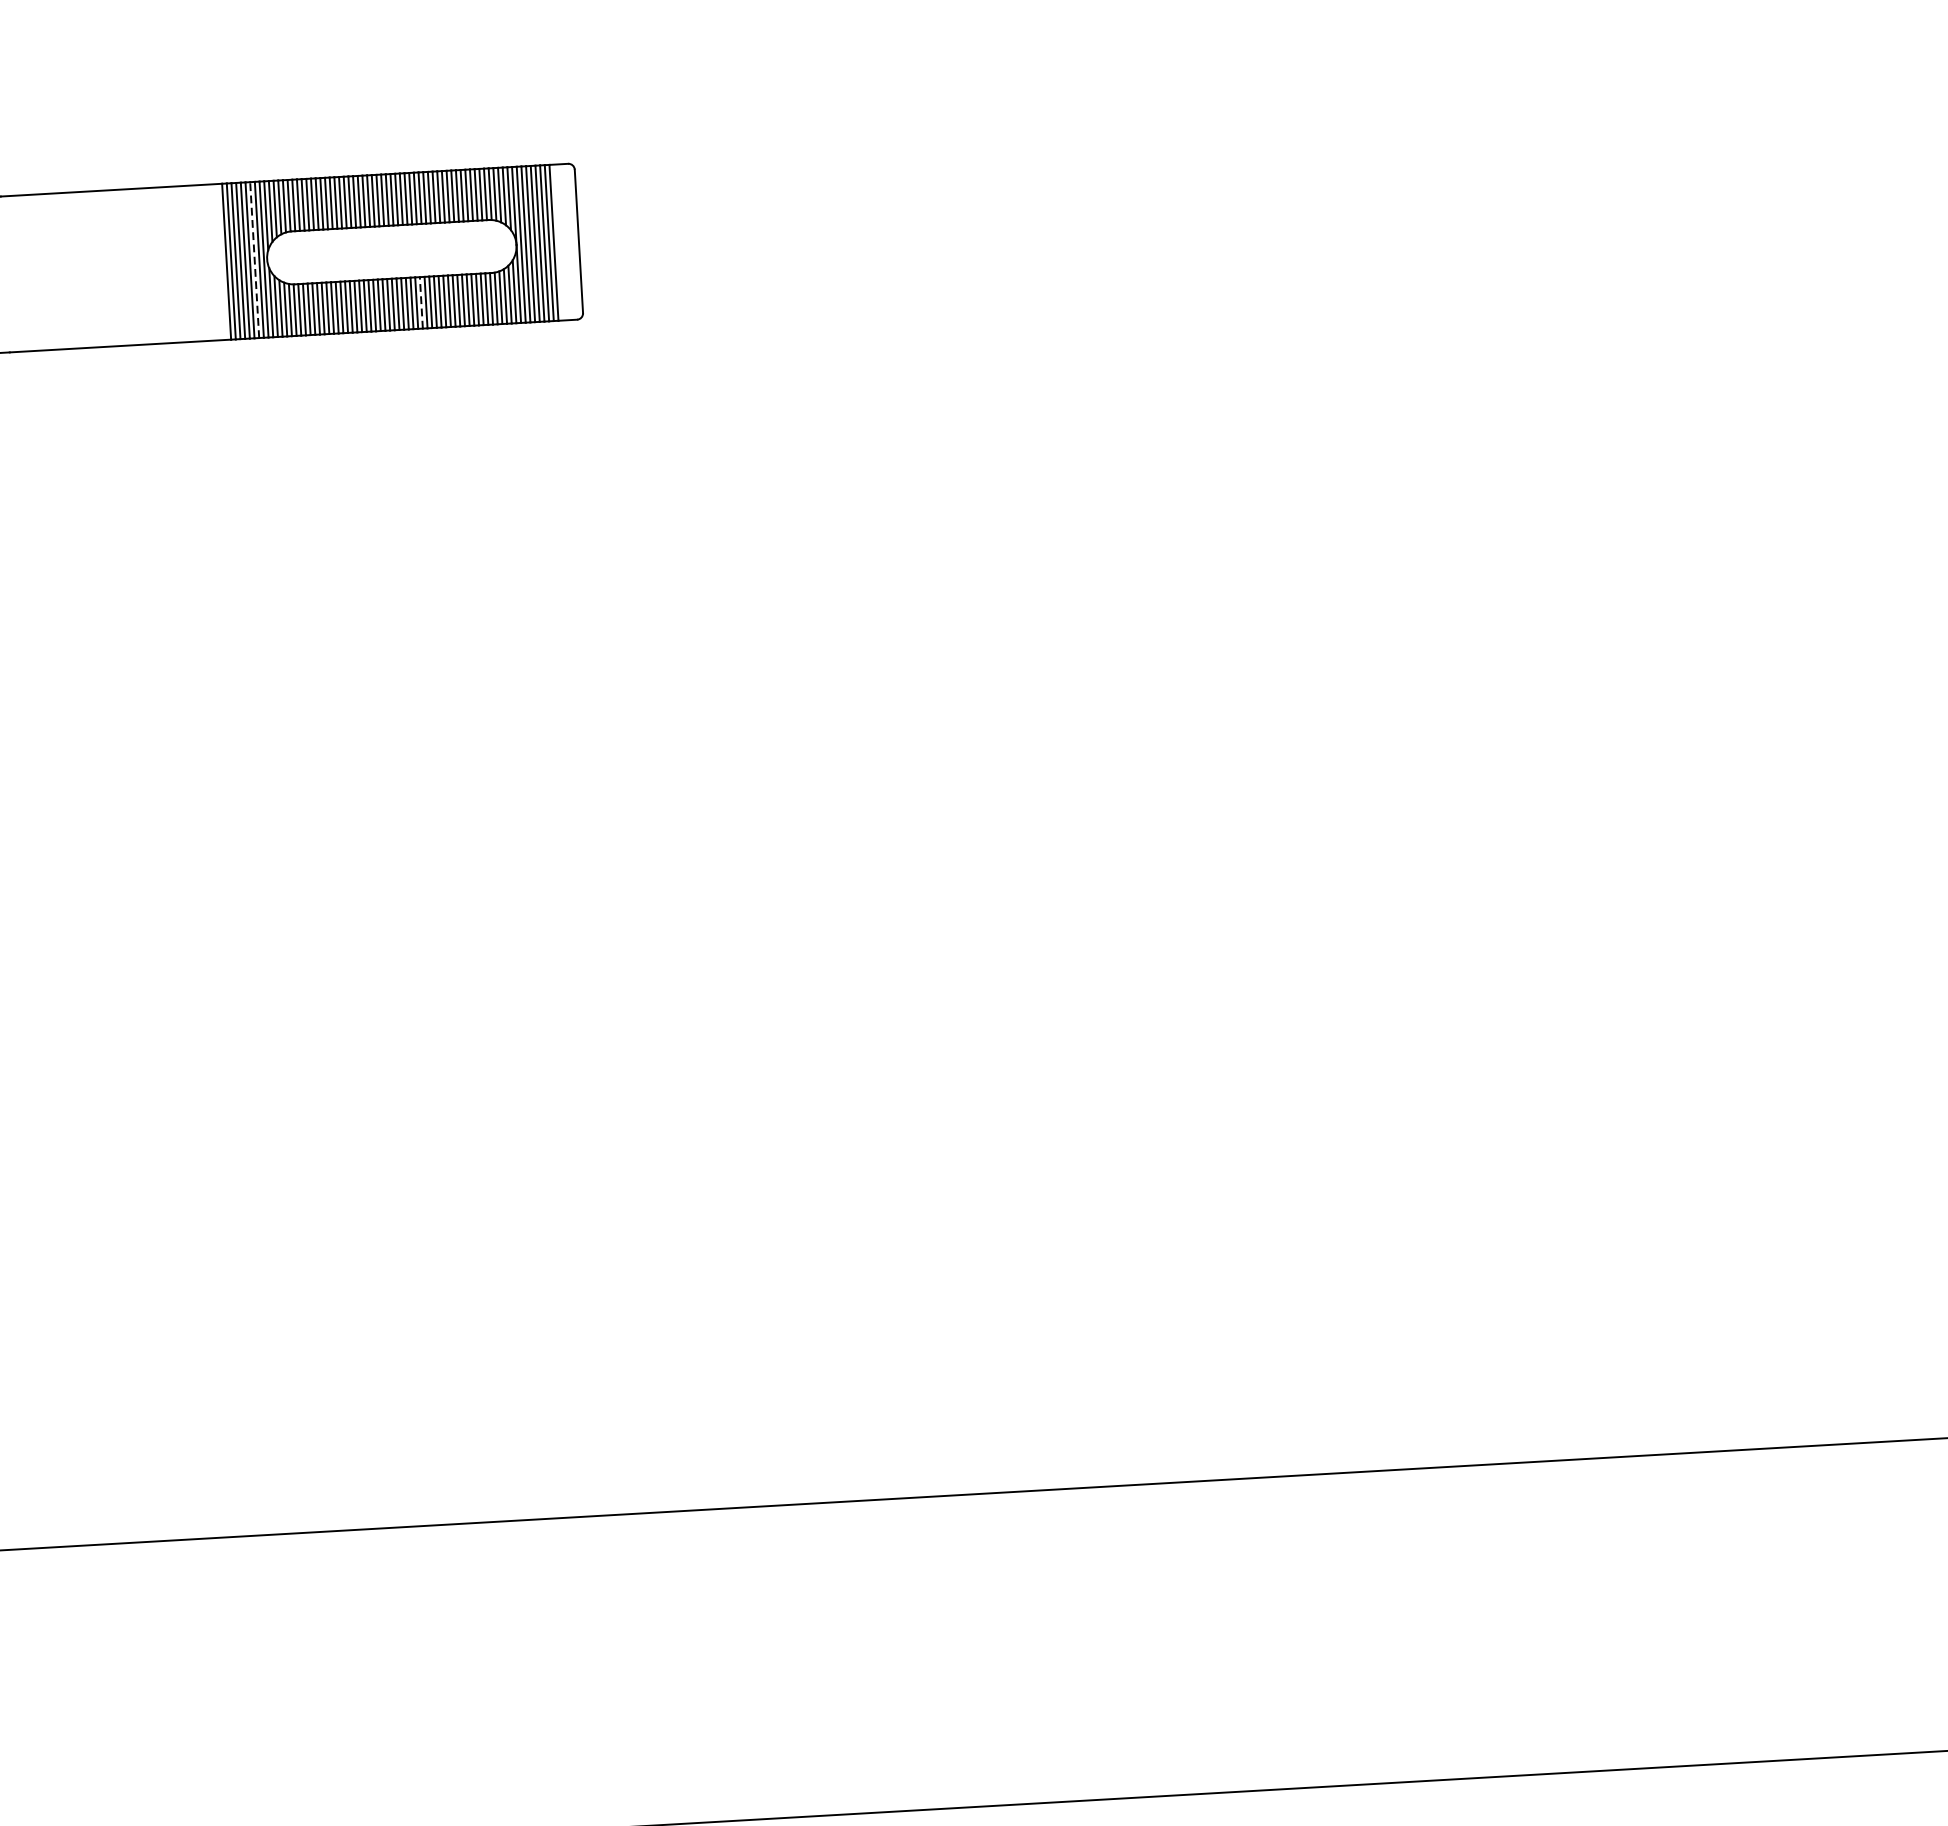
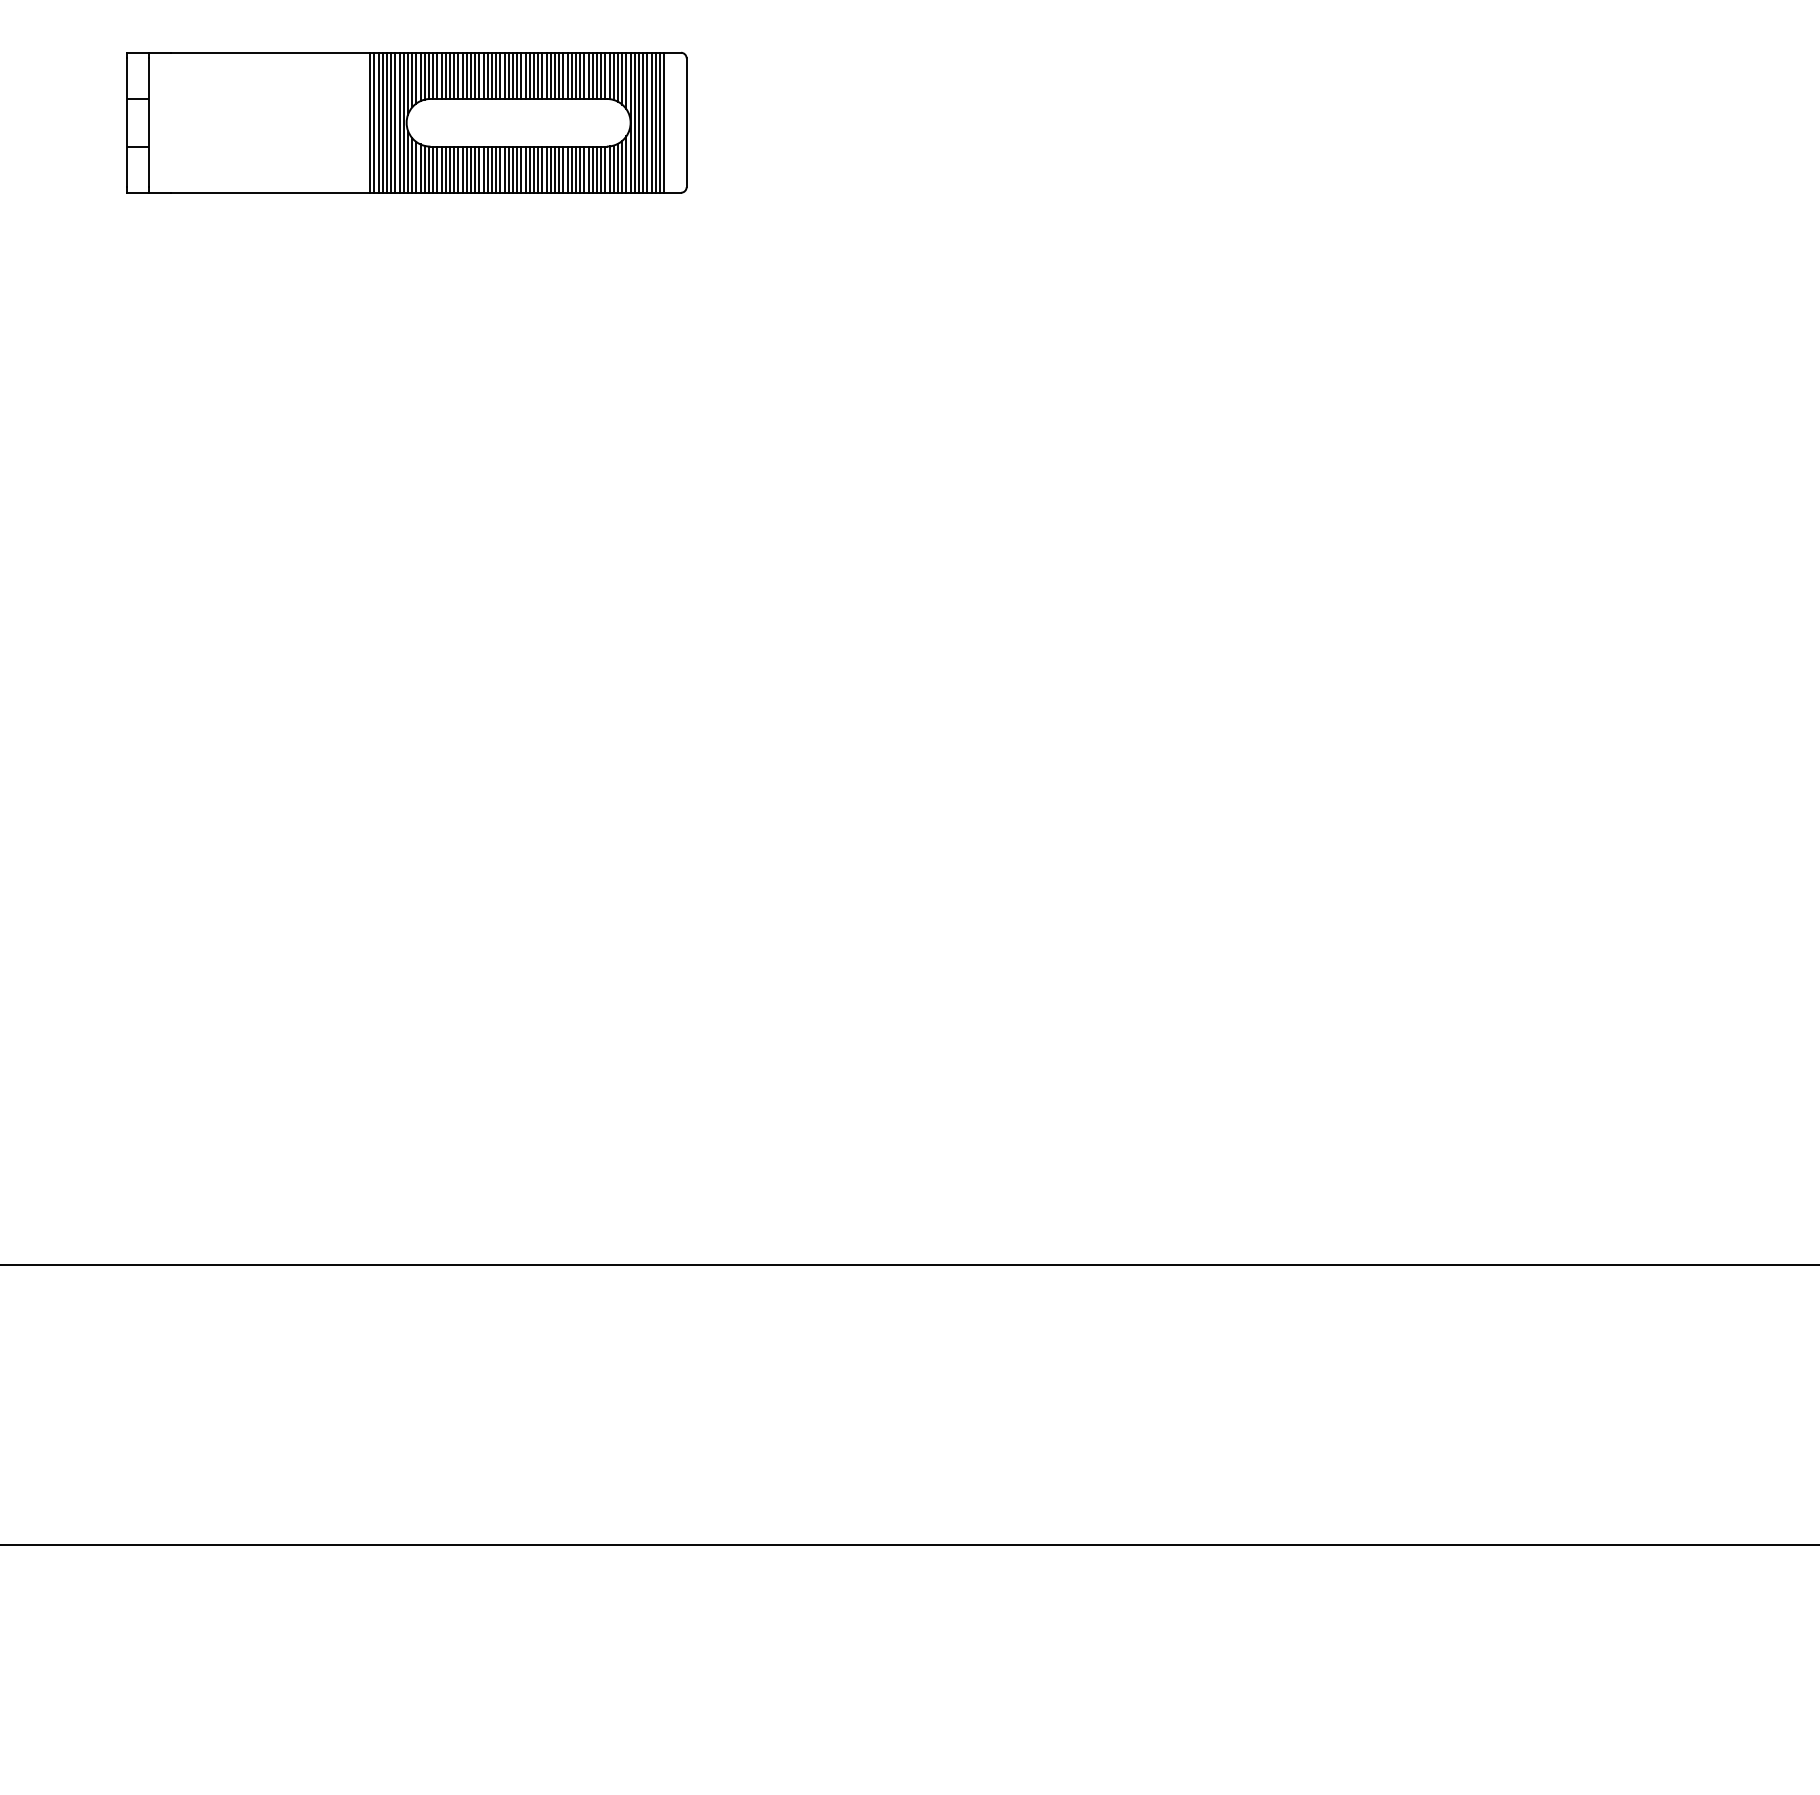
line: (254, 259) -> (395, 122), dashed -> solid
line: (421, 302) -> (542, 169), dashed -> solid

